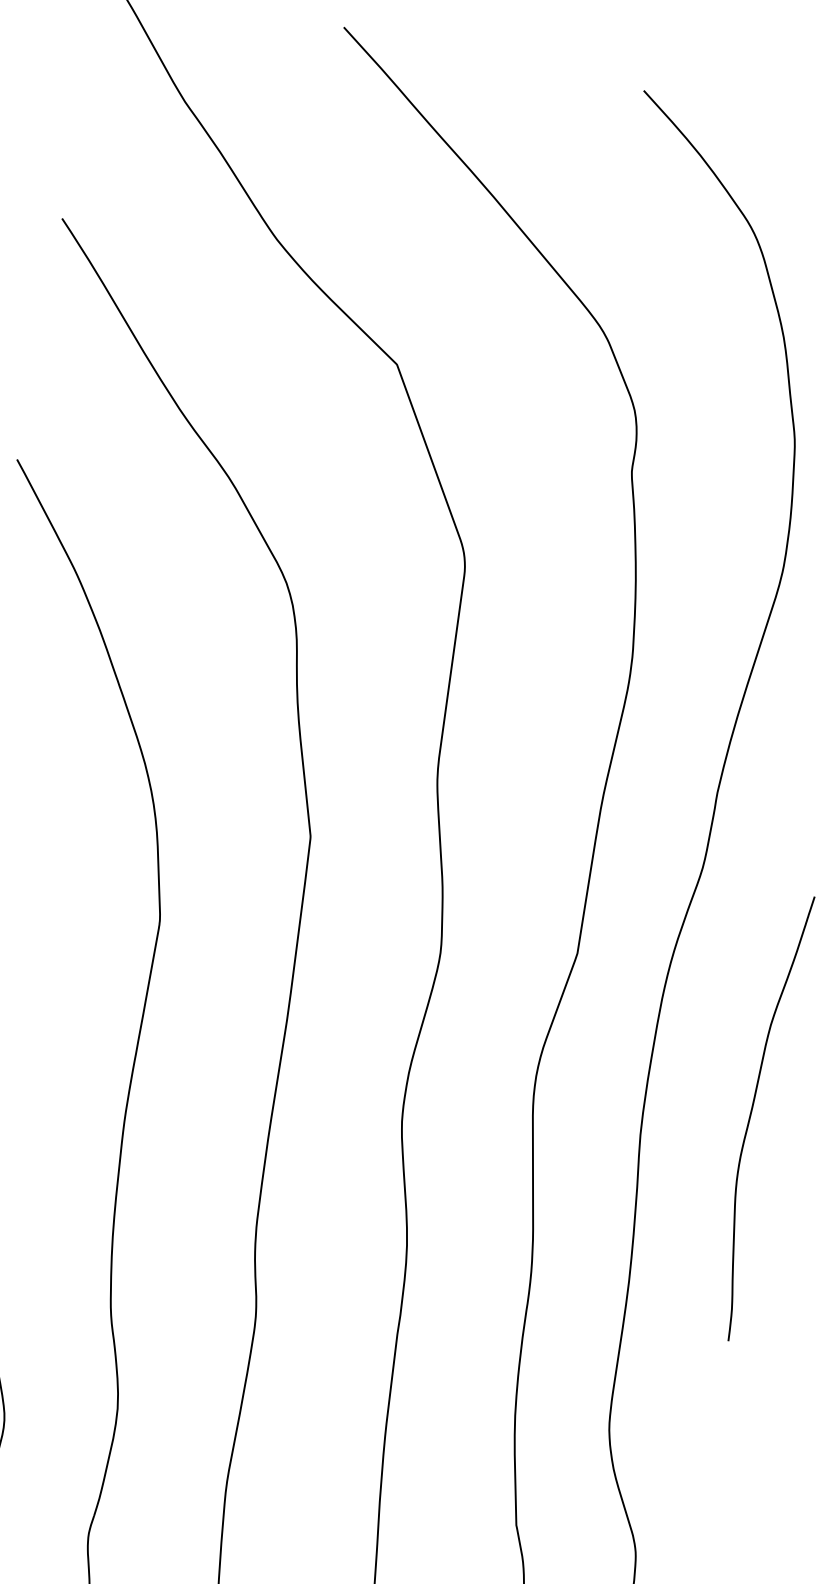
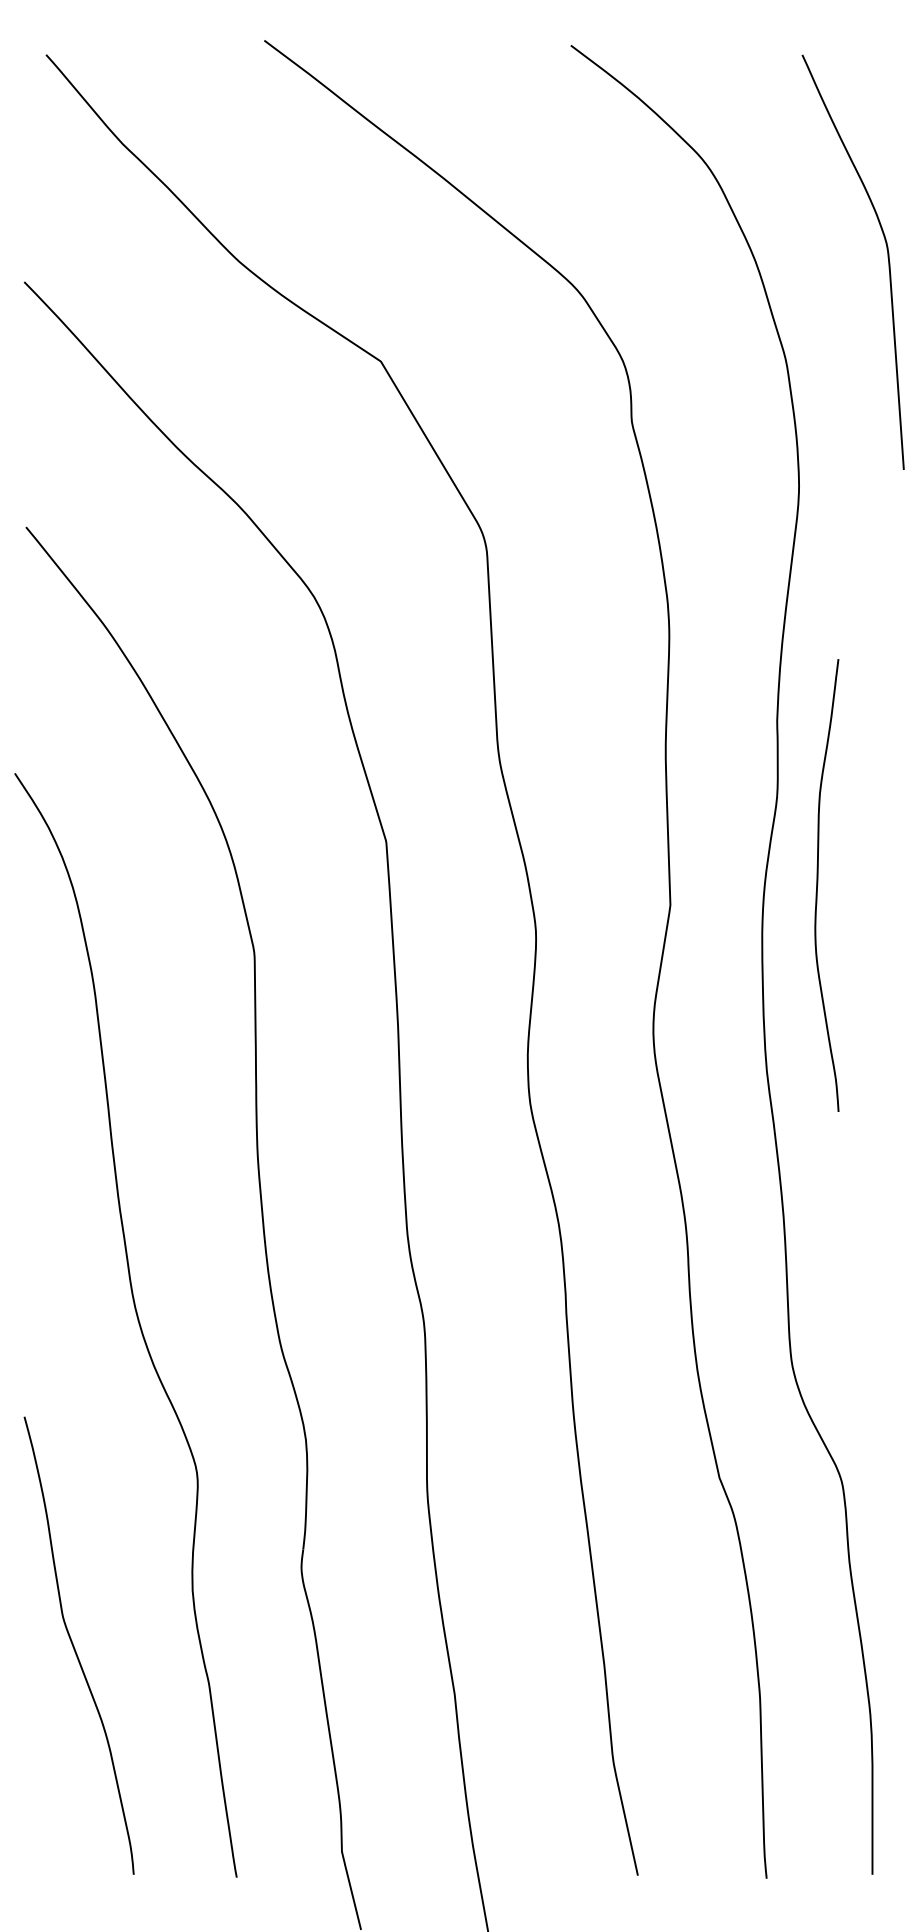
curve: (752, 1114) -> (818, 884), moved

